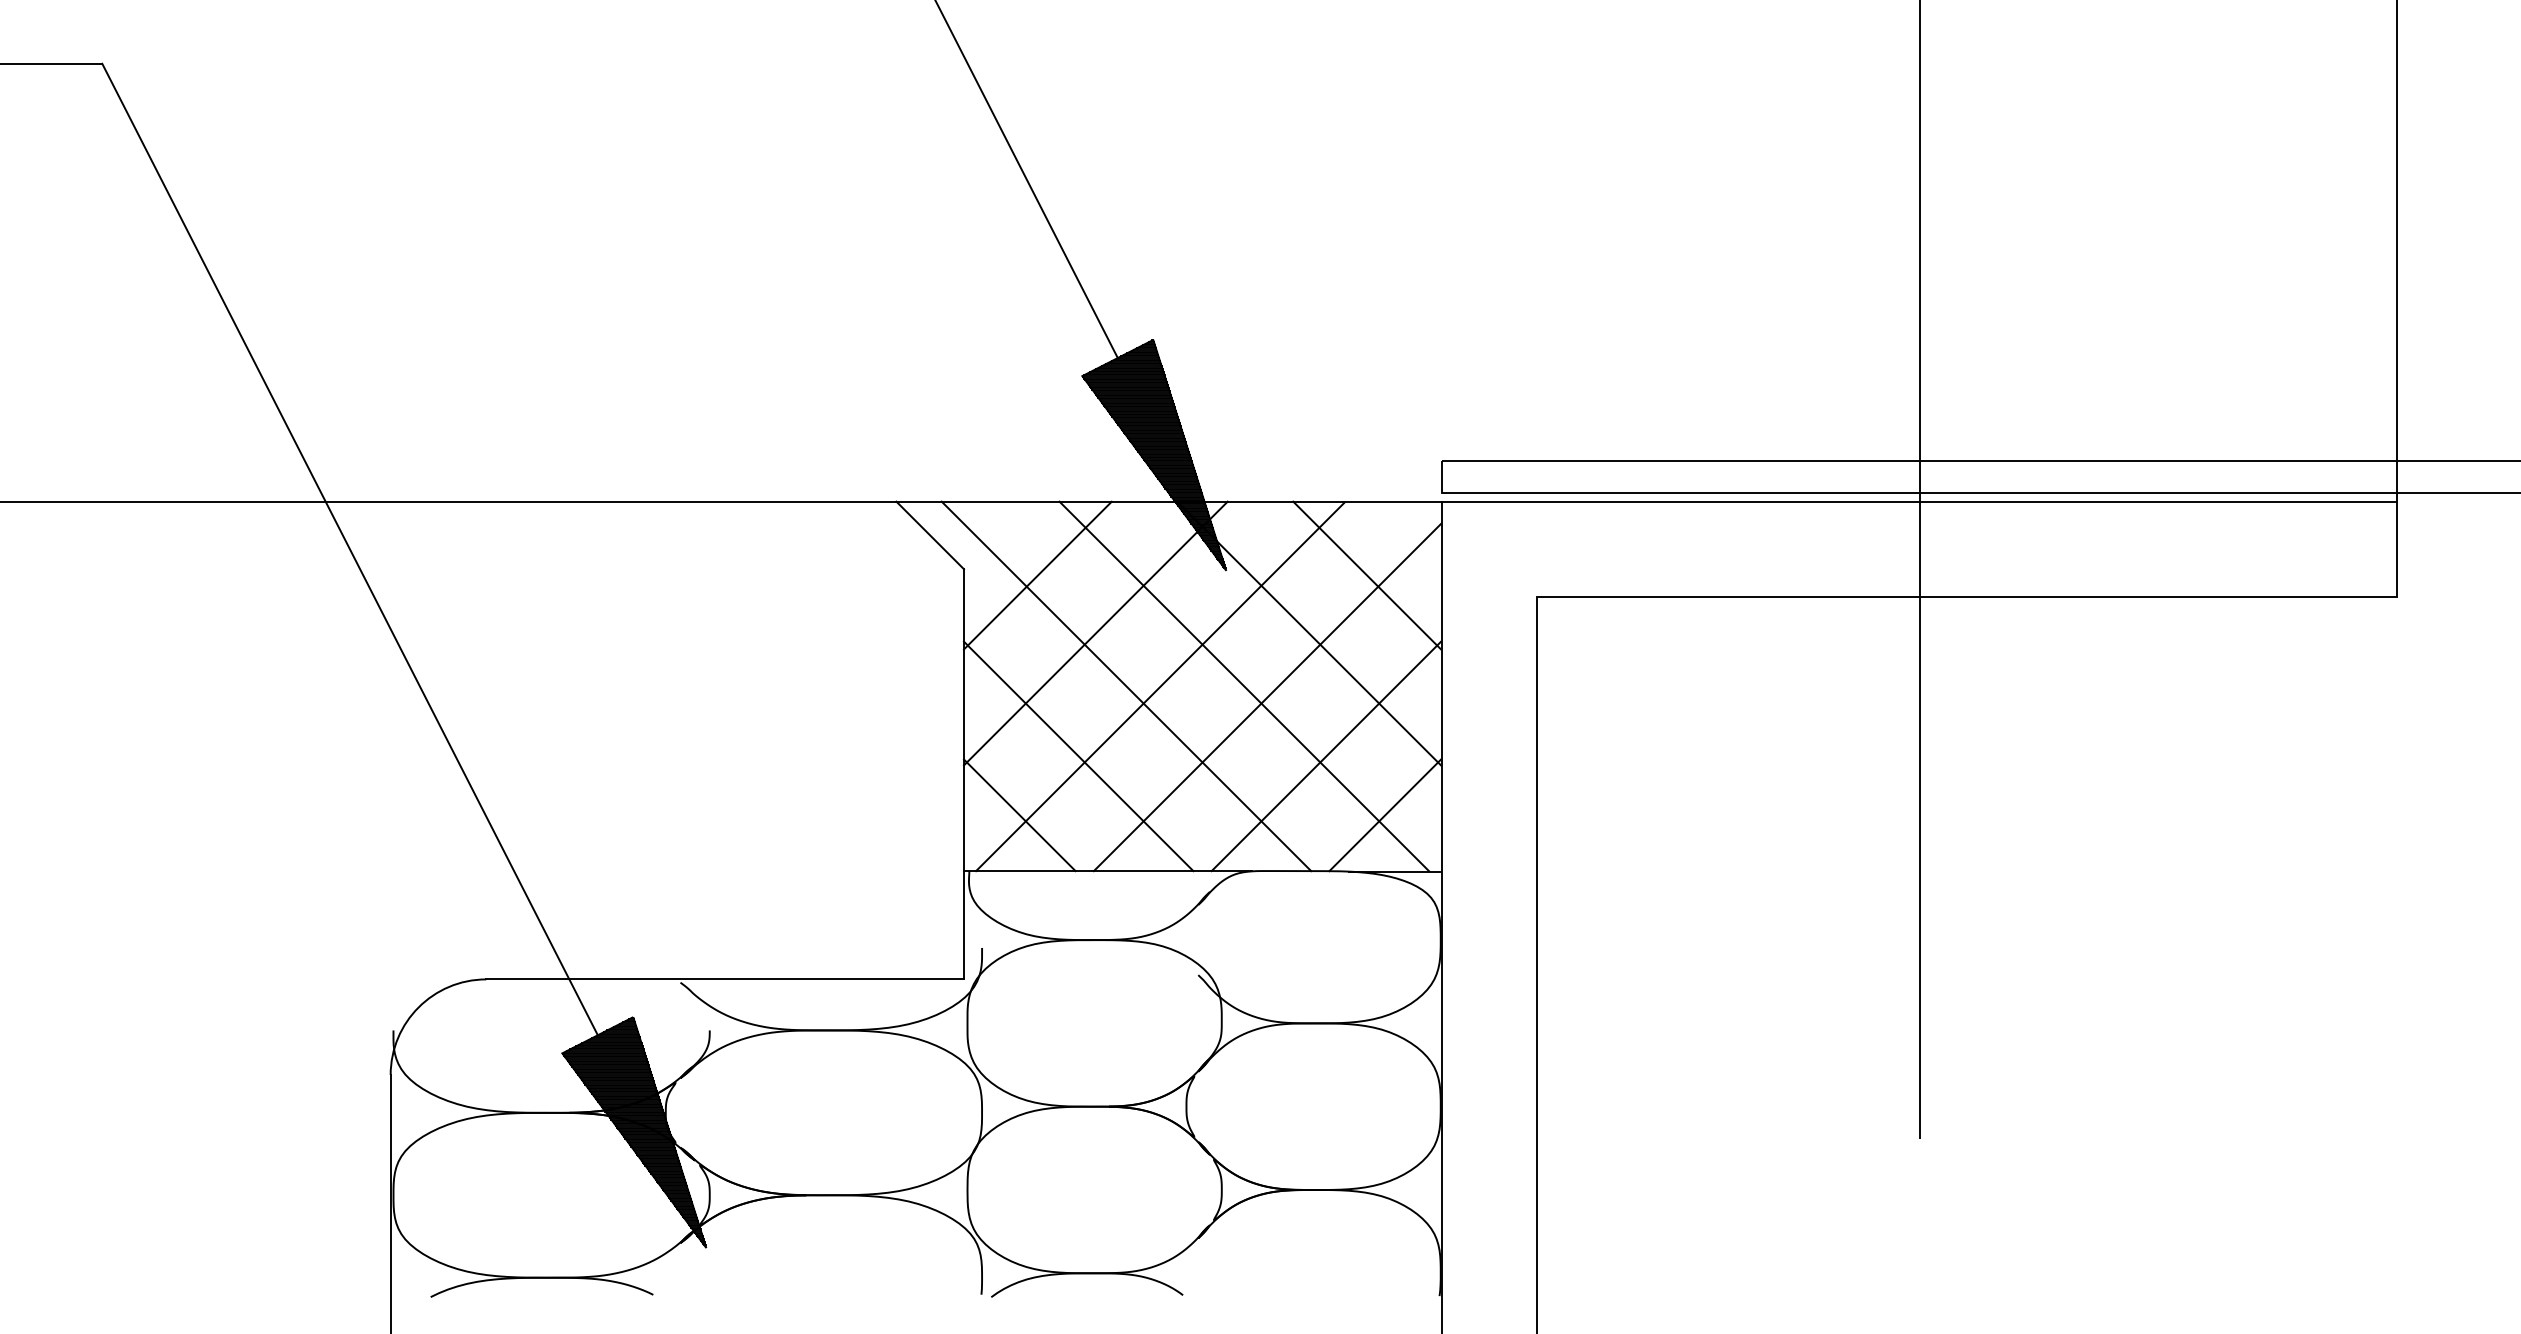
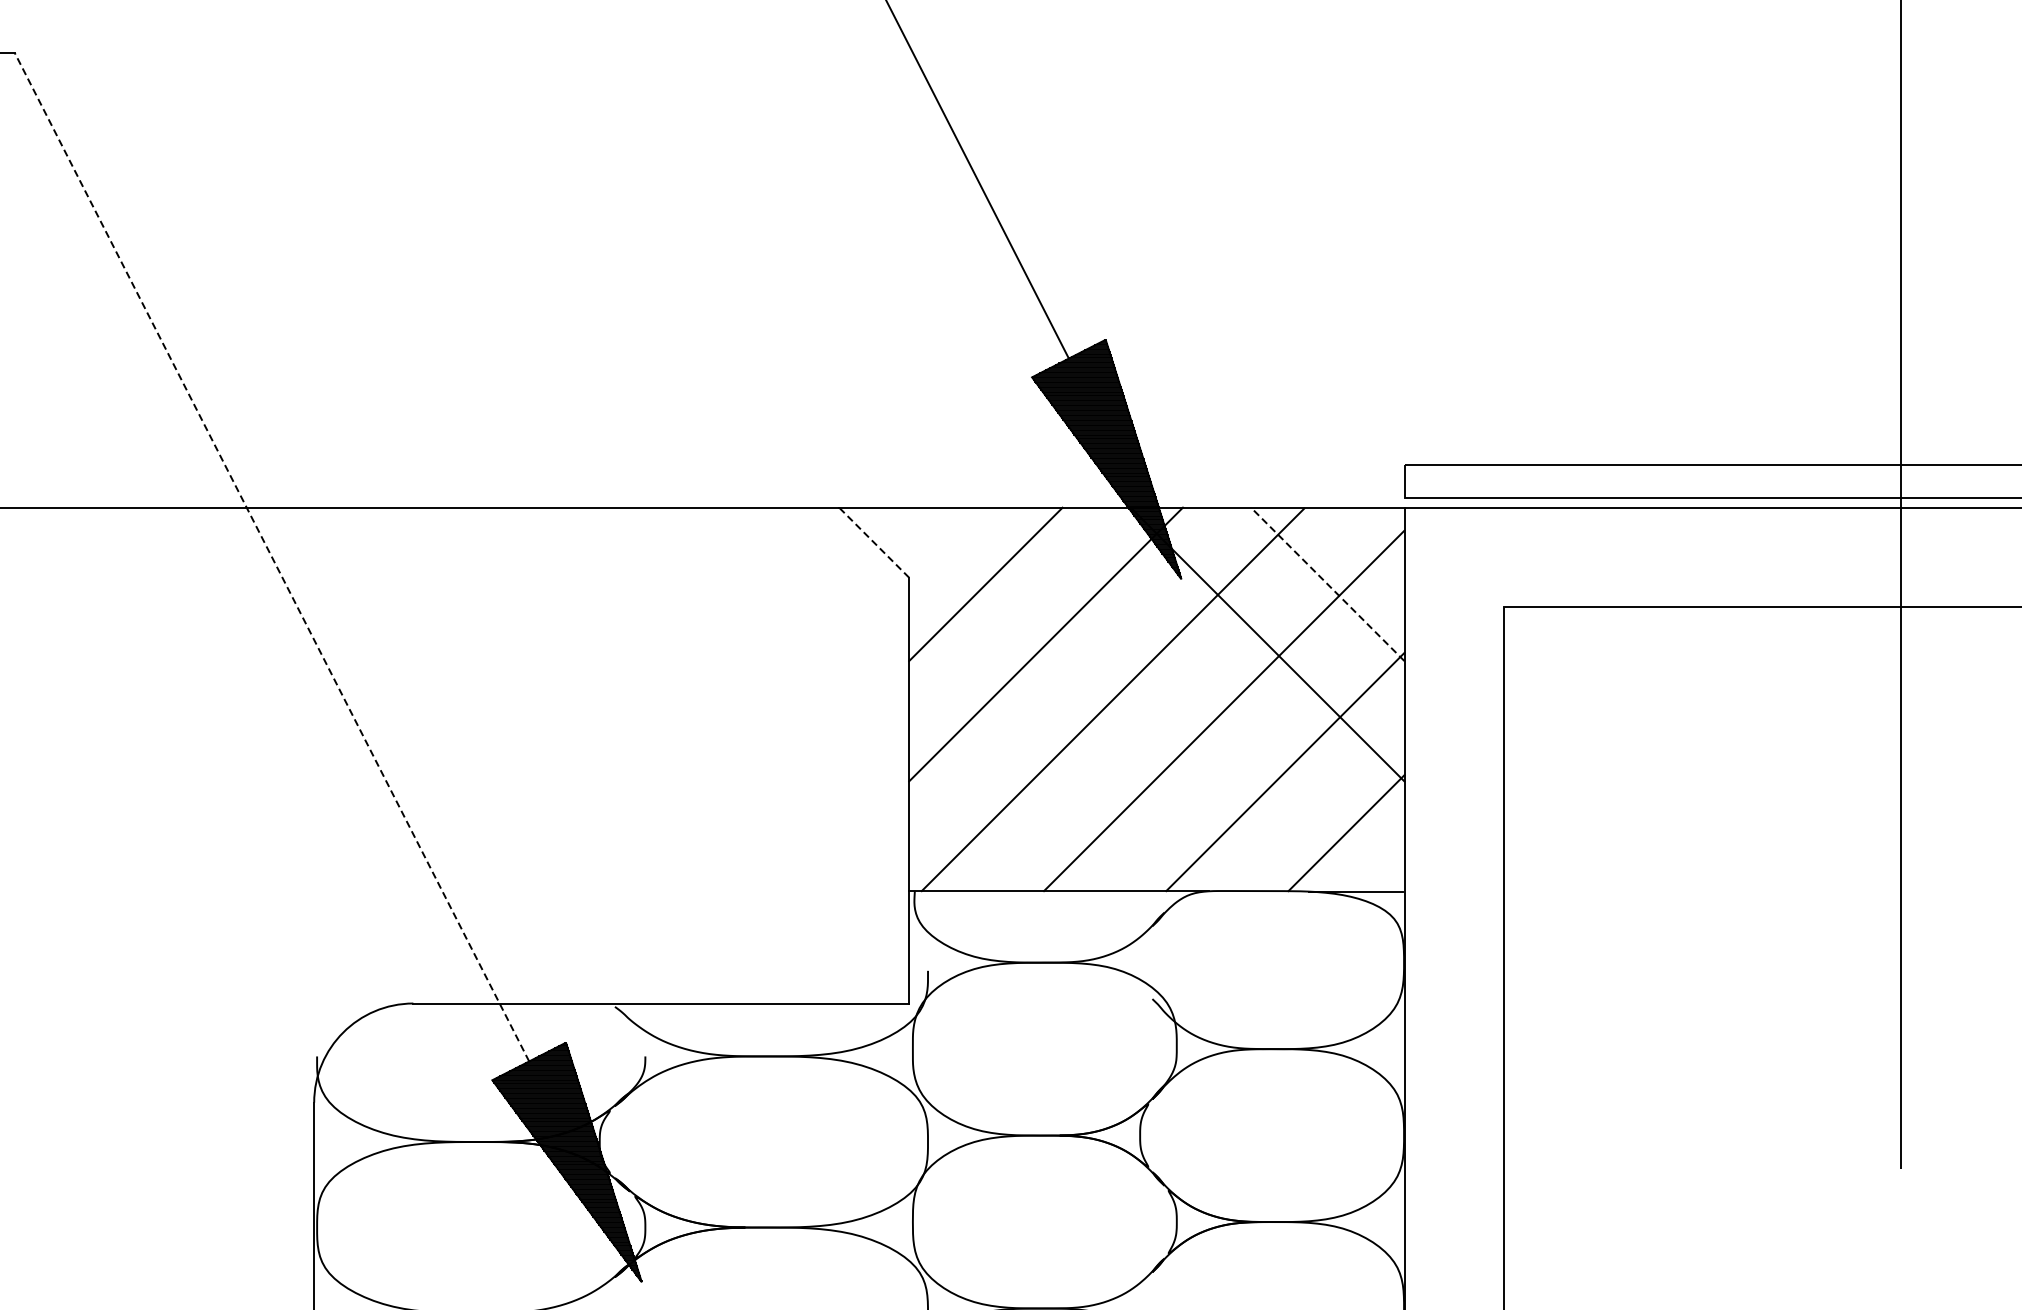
line: (930, 535) -> (874, 542), solid -> dashed
line: (349, 549) -> (271, 557), solid -> dashed
line: (1367, 575) -> (1328, 584), solid -> dashed
line: (1126, 686) -> (1077, 699), removed
line: (1244, 686) -> (1200, 699), removed
line: (1078, 756) -> (1028, 772), removed
line: (1019, 815) -> (966, 833), removed

